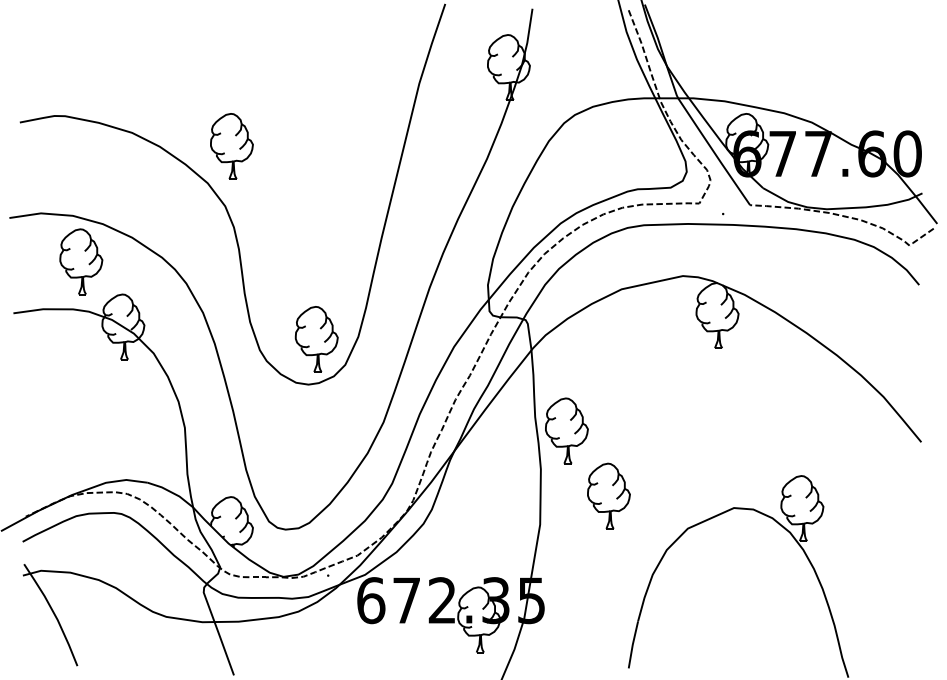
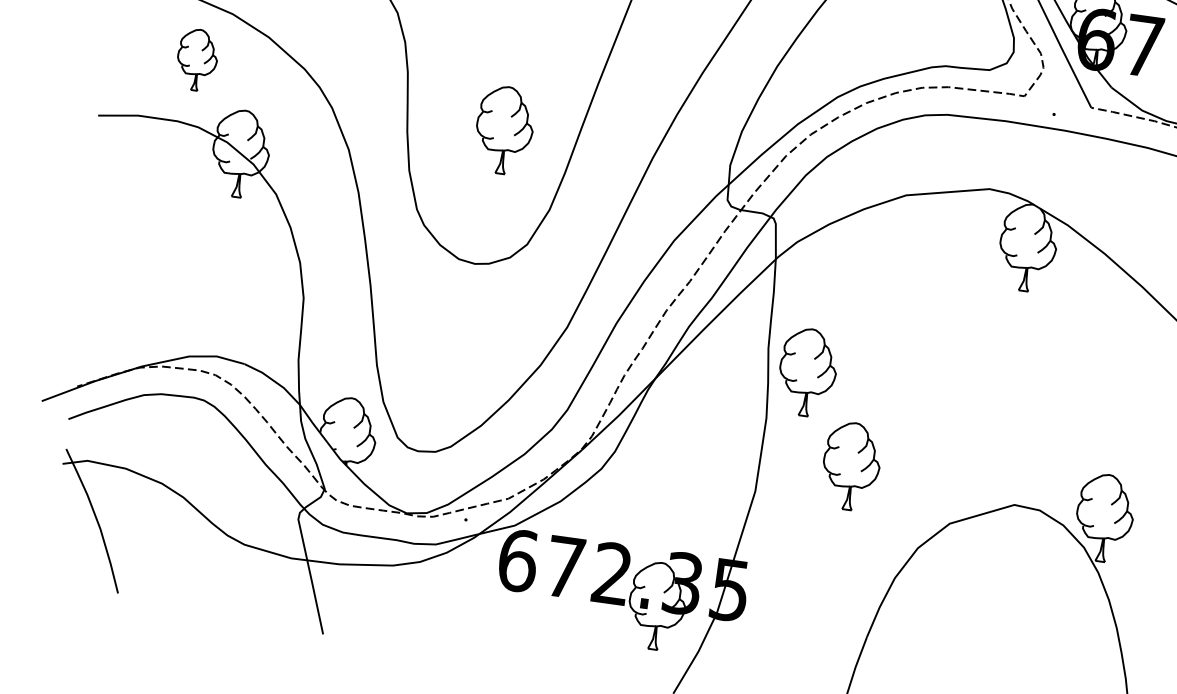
part: (81, 261) -> (197, 59), size x0.7
part: (316, 339) -> (504, 130), moved

